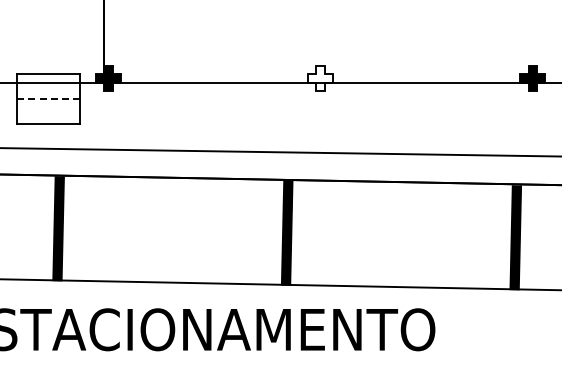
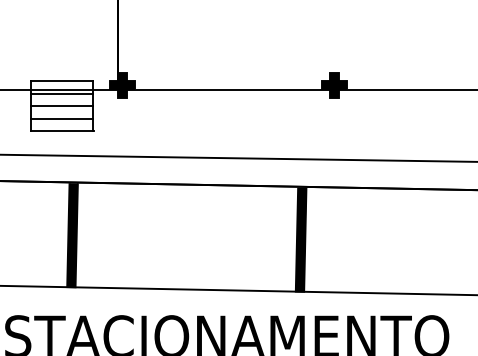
fill: (320, 78) -> (334, 85), added
line: (48, 86) -> (62, 93), added
line: (48, 99) -> (62, 106), dashed -> solid
line: (48, 111) -> (62, 118), added

